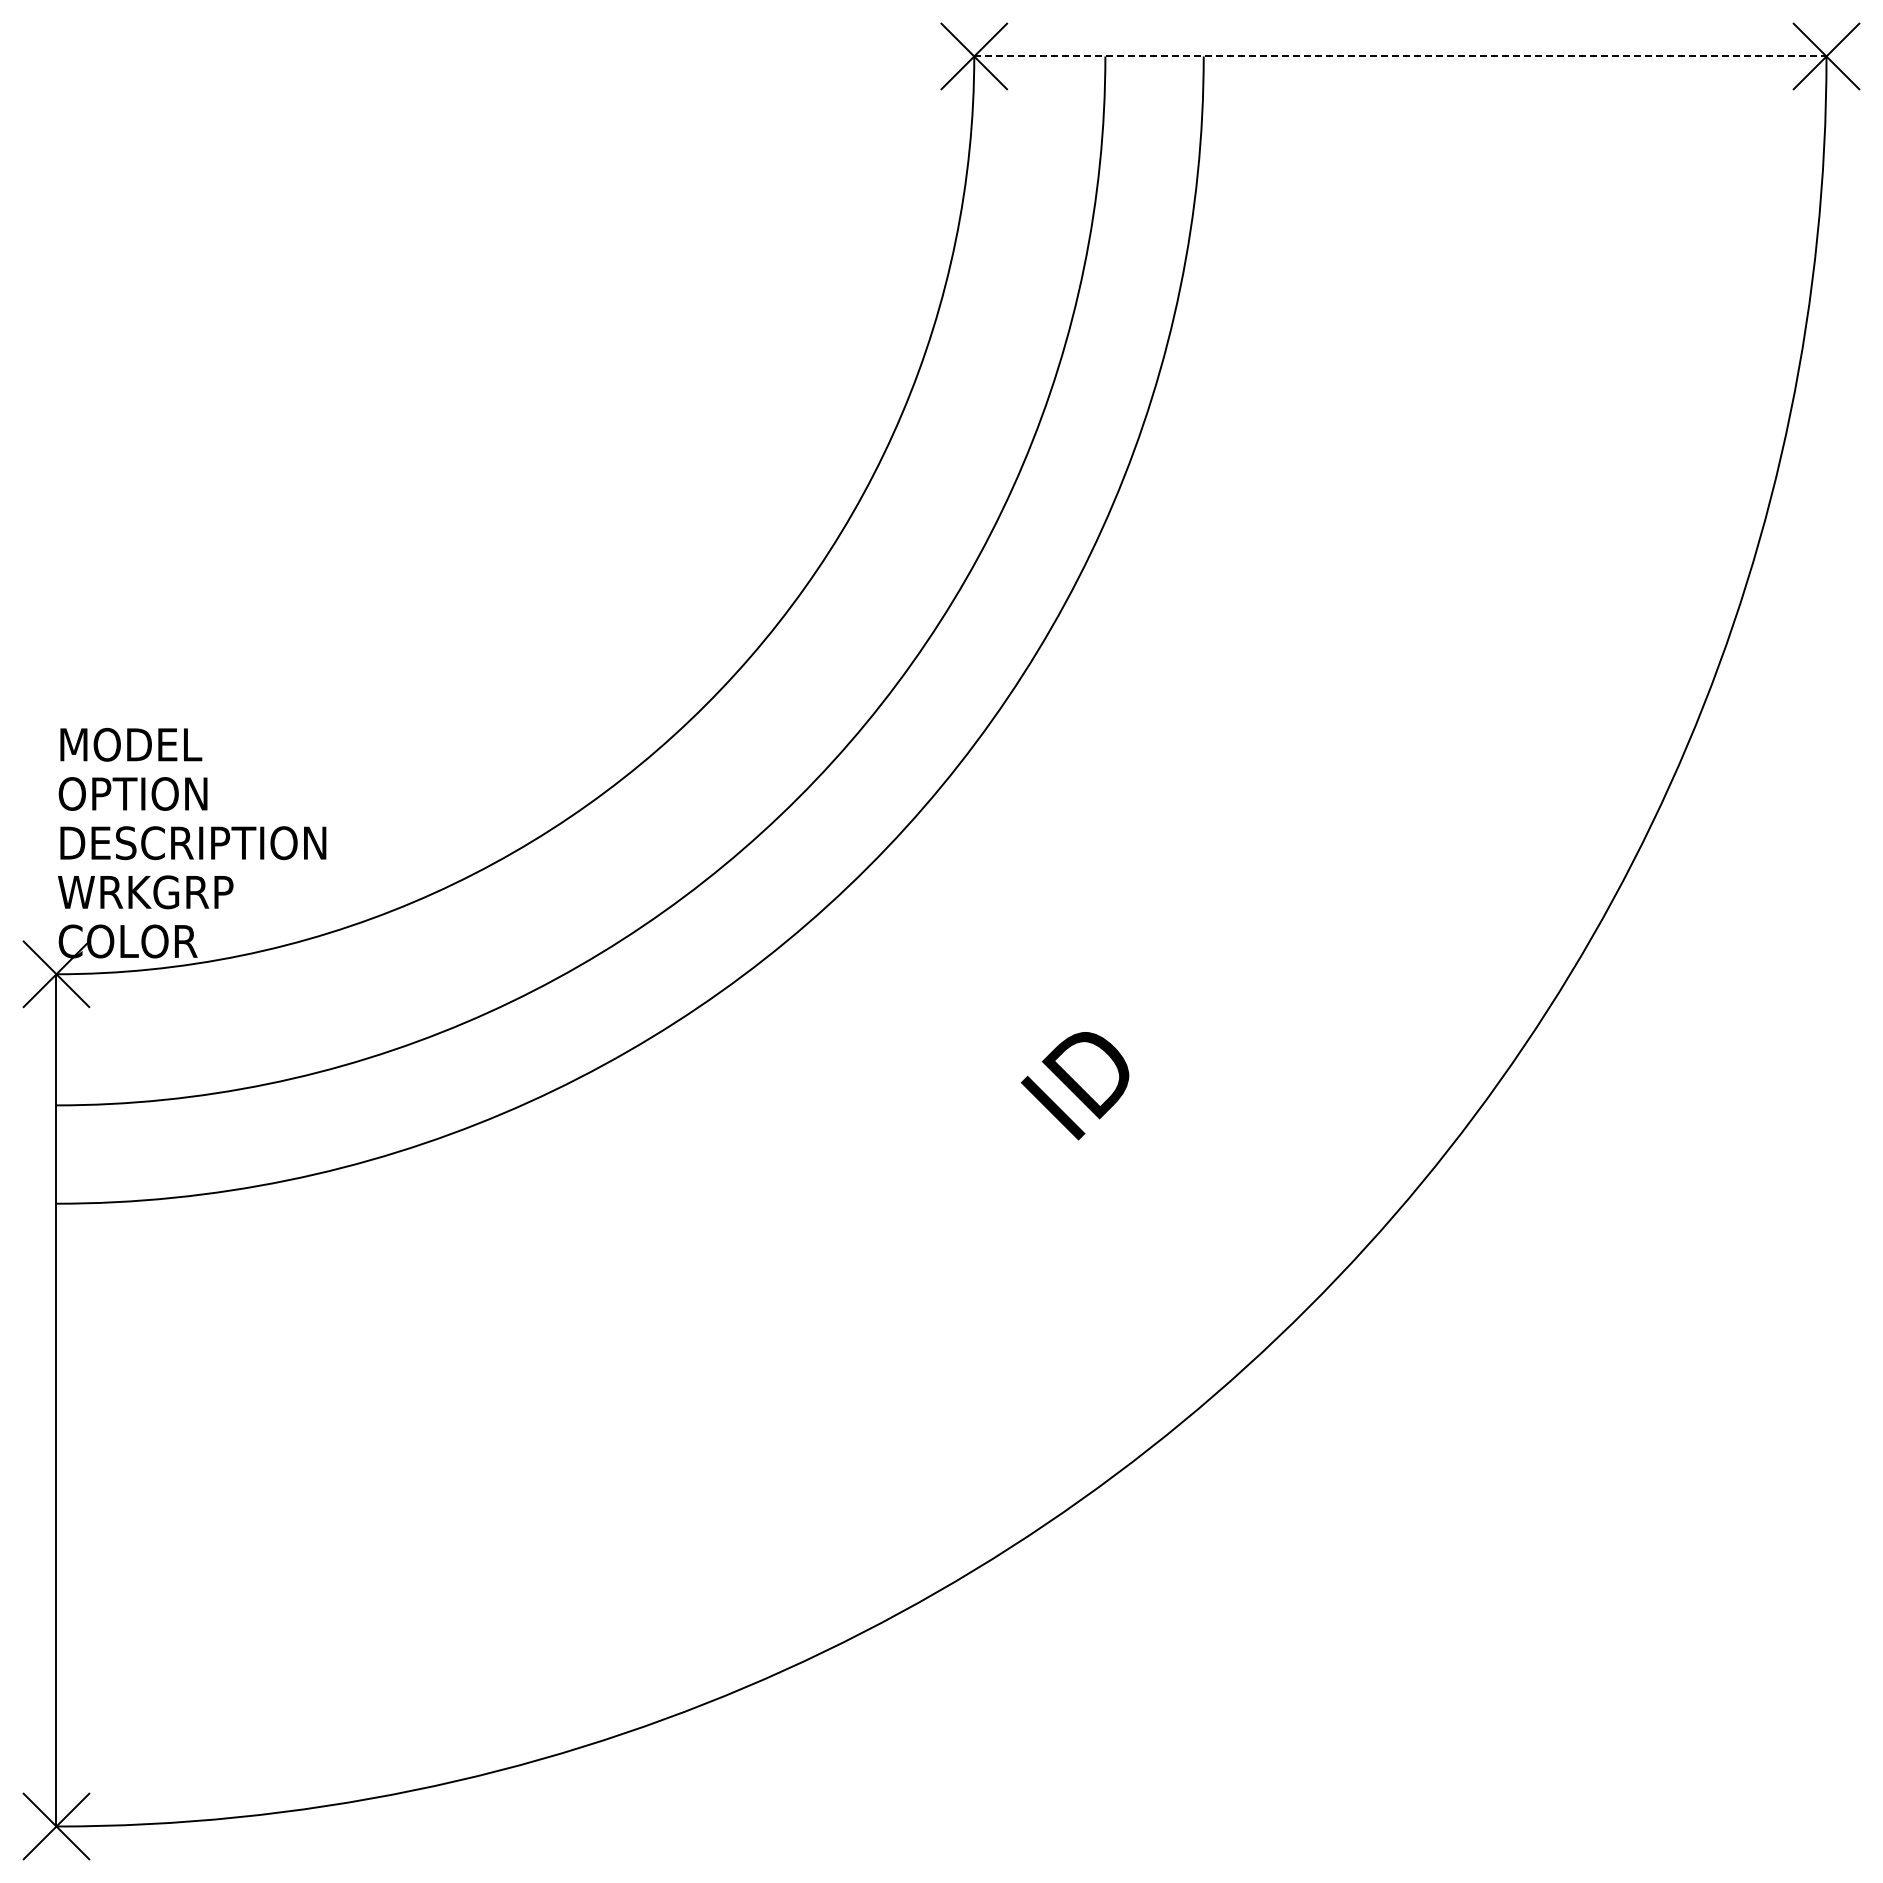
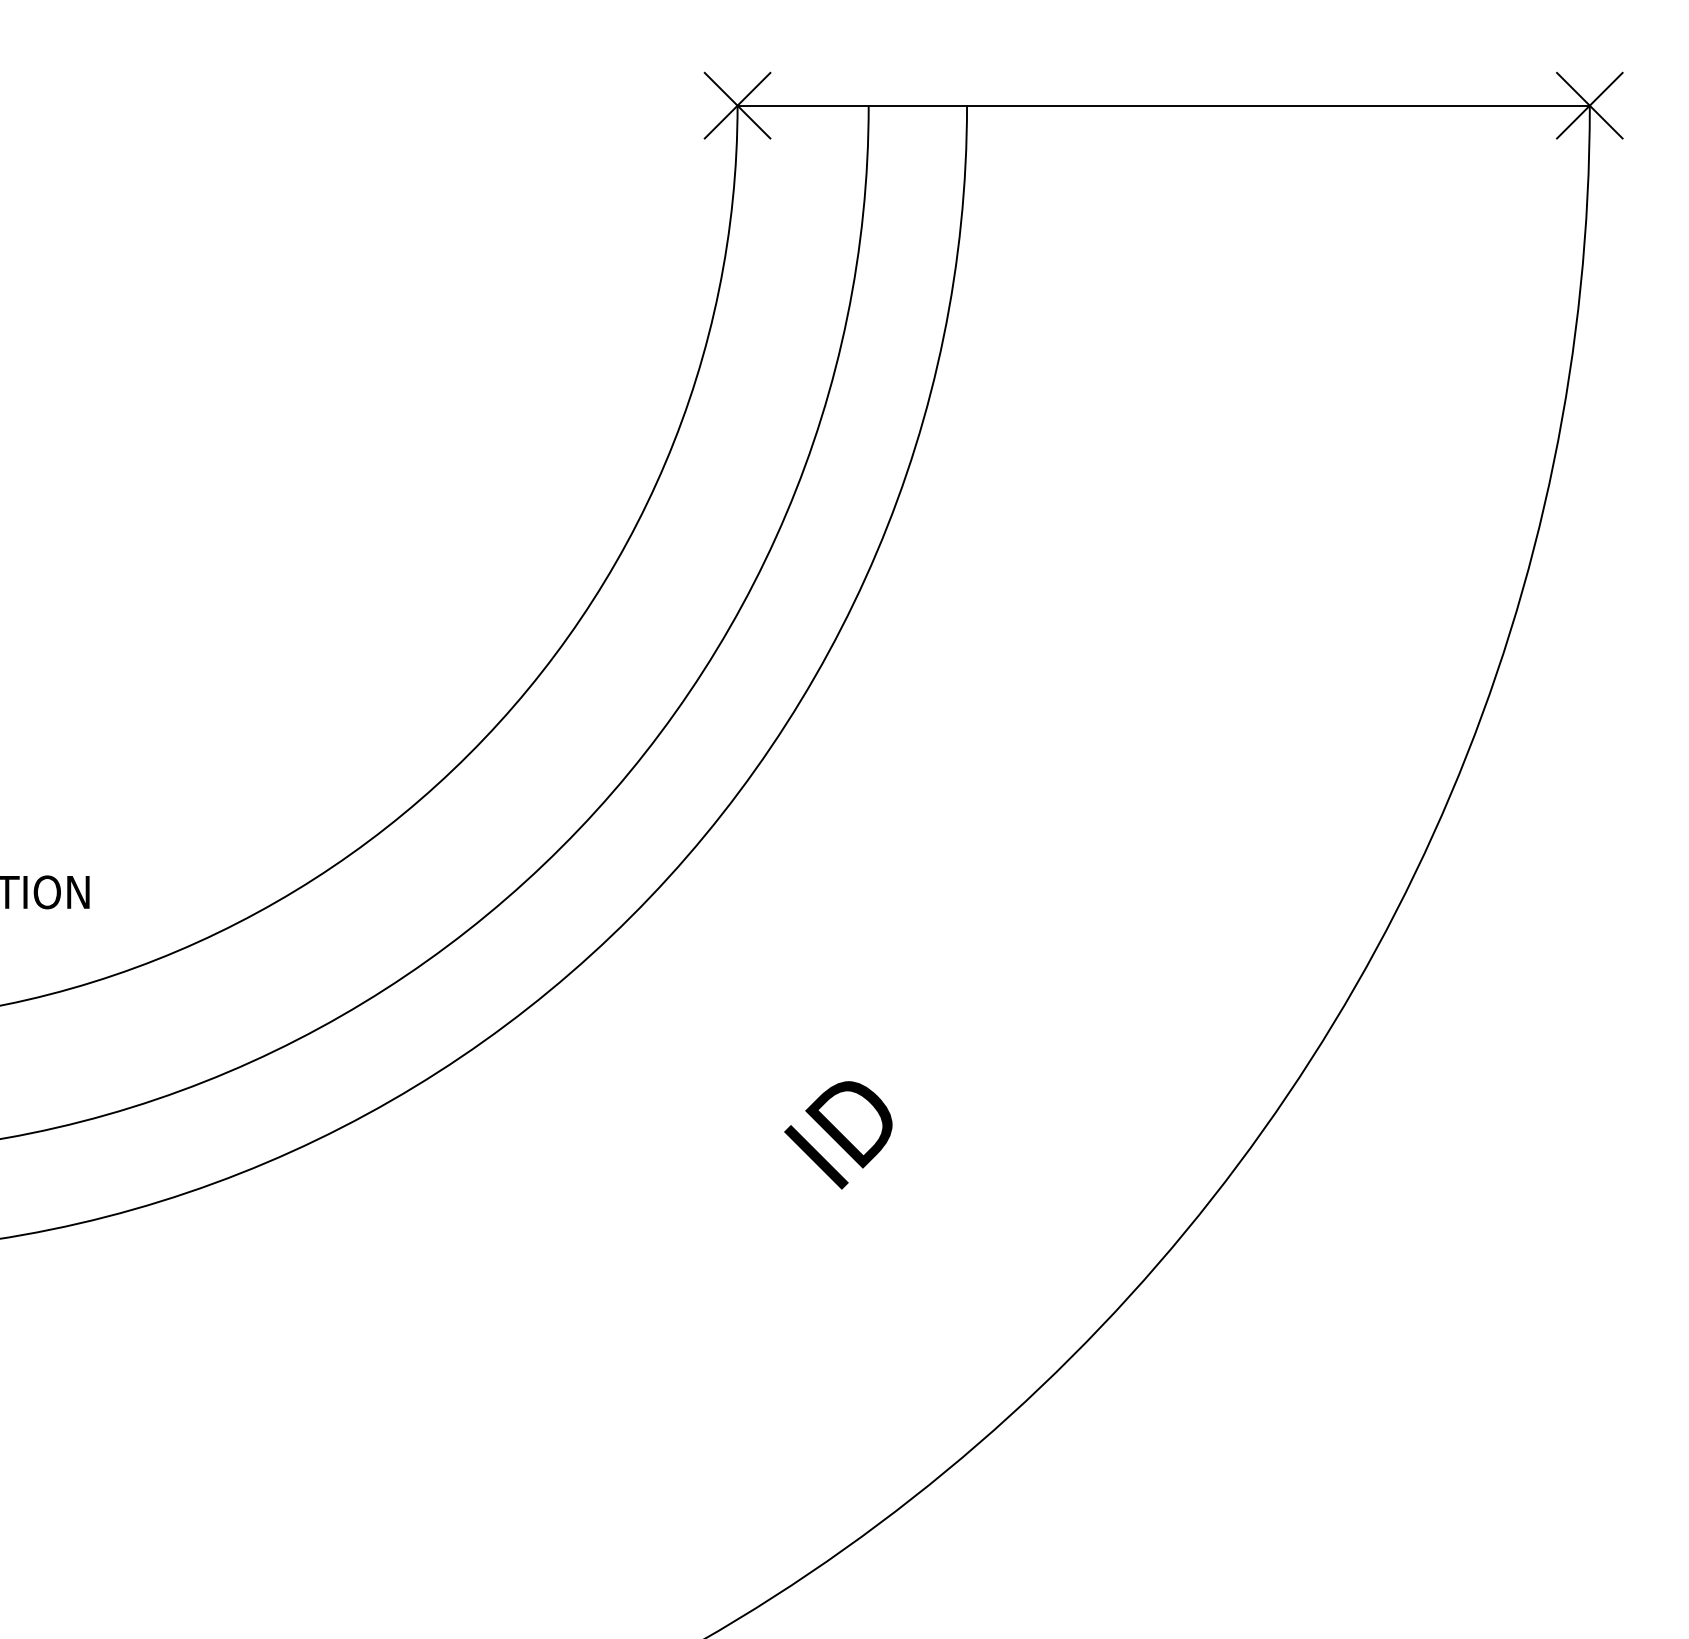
line: (1400, 56) -> (1163, 105), dashed -> solid

